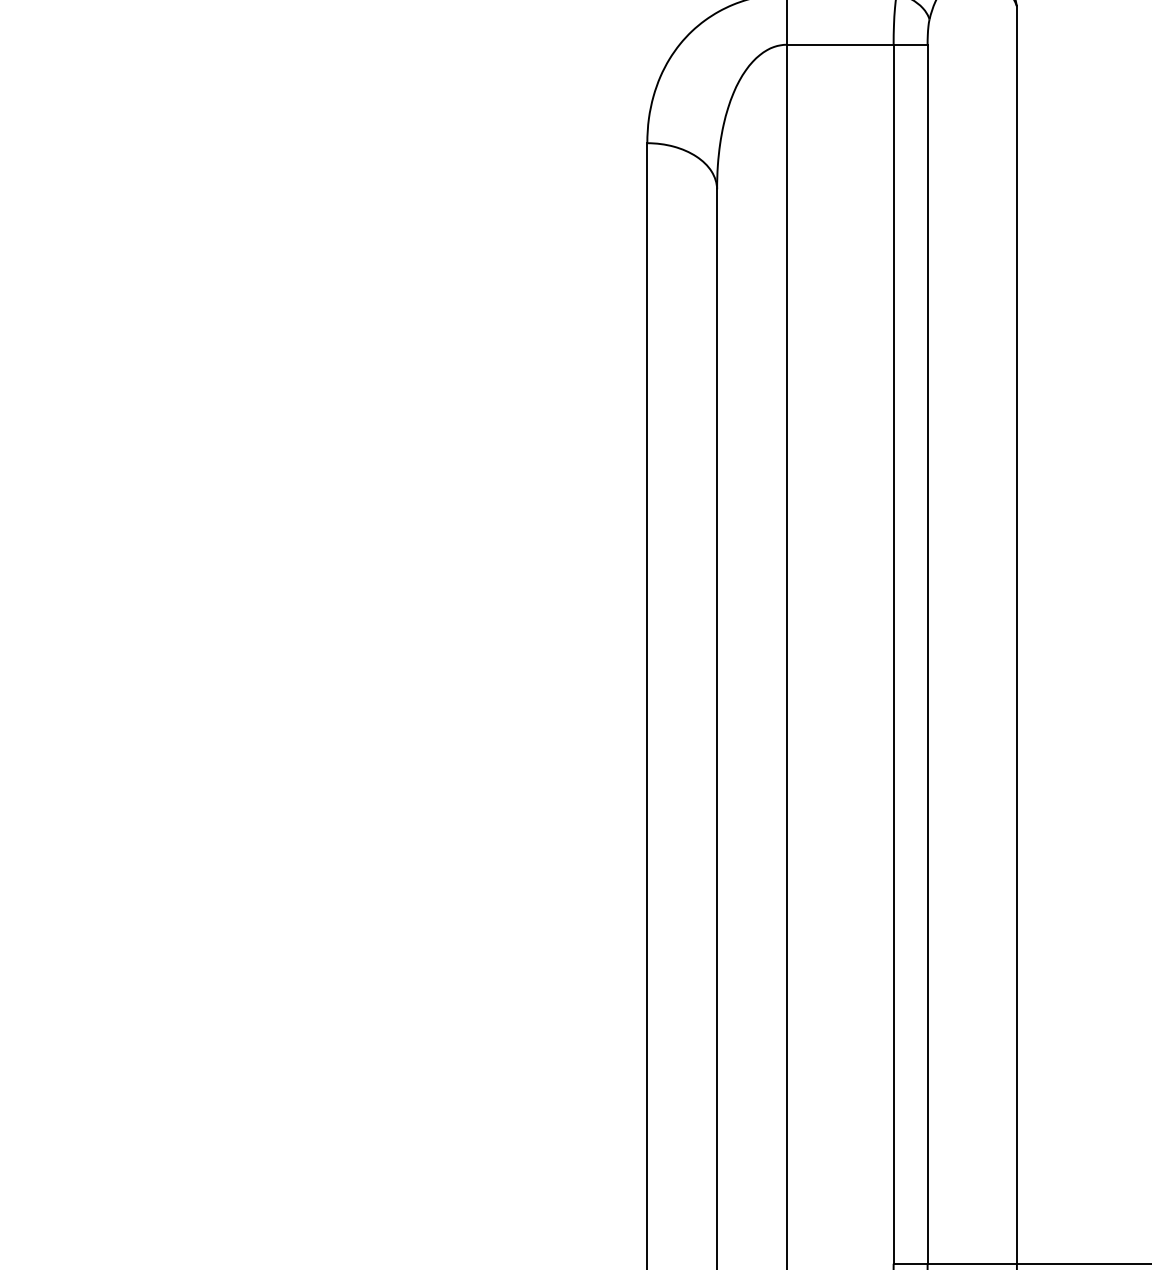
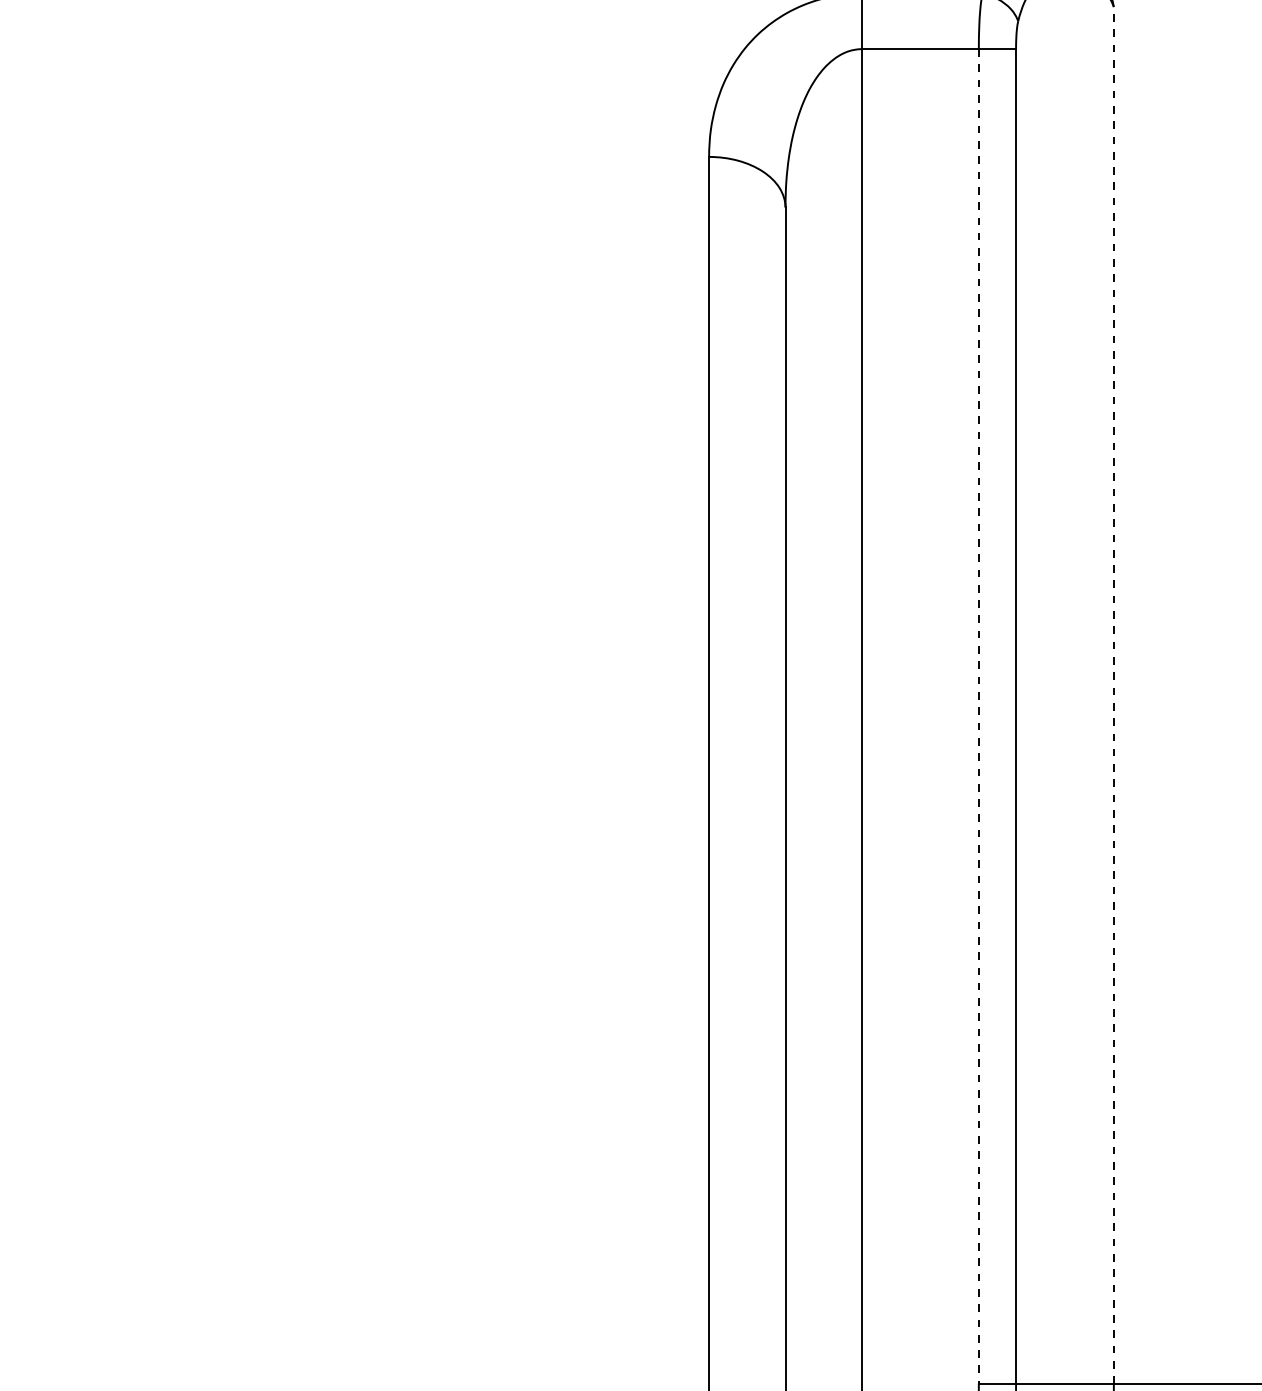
line: (1016, 635) -> (1113, 696), solid -> dashed
line: (893, 654) -> (978, 716), solid -> dashed

